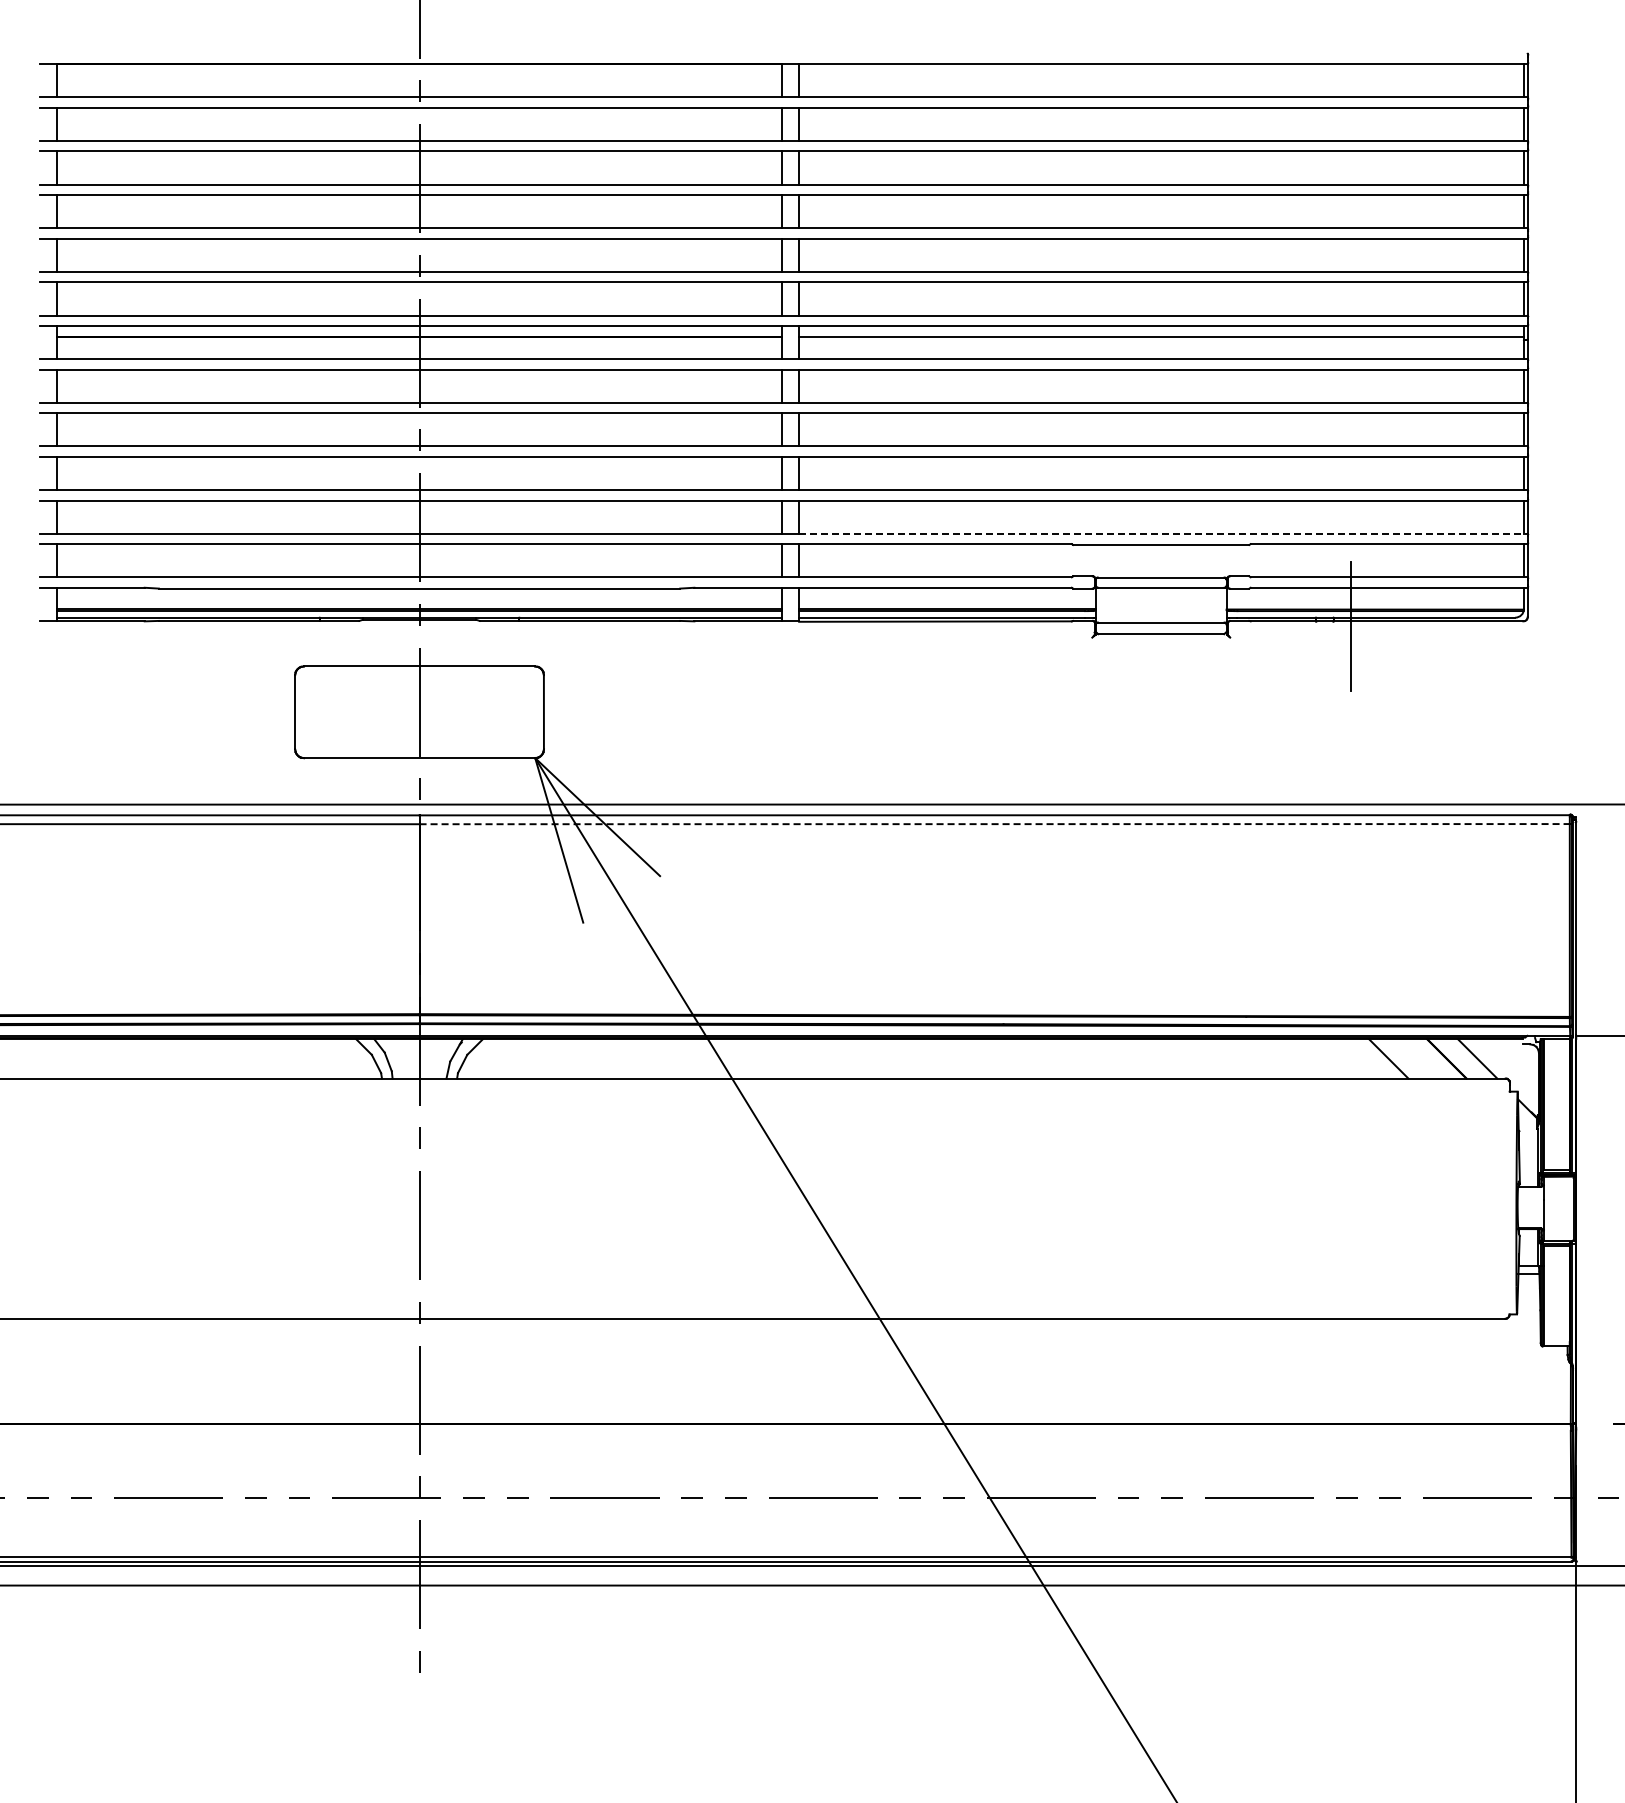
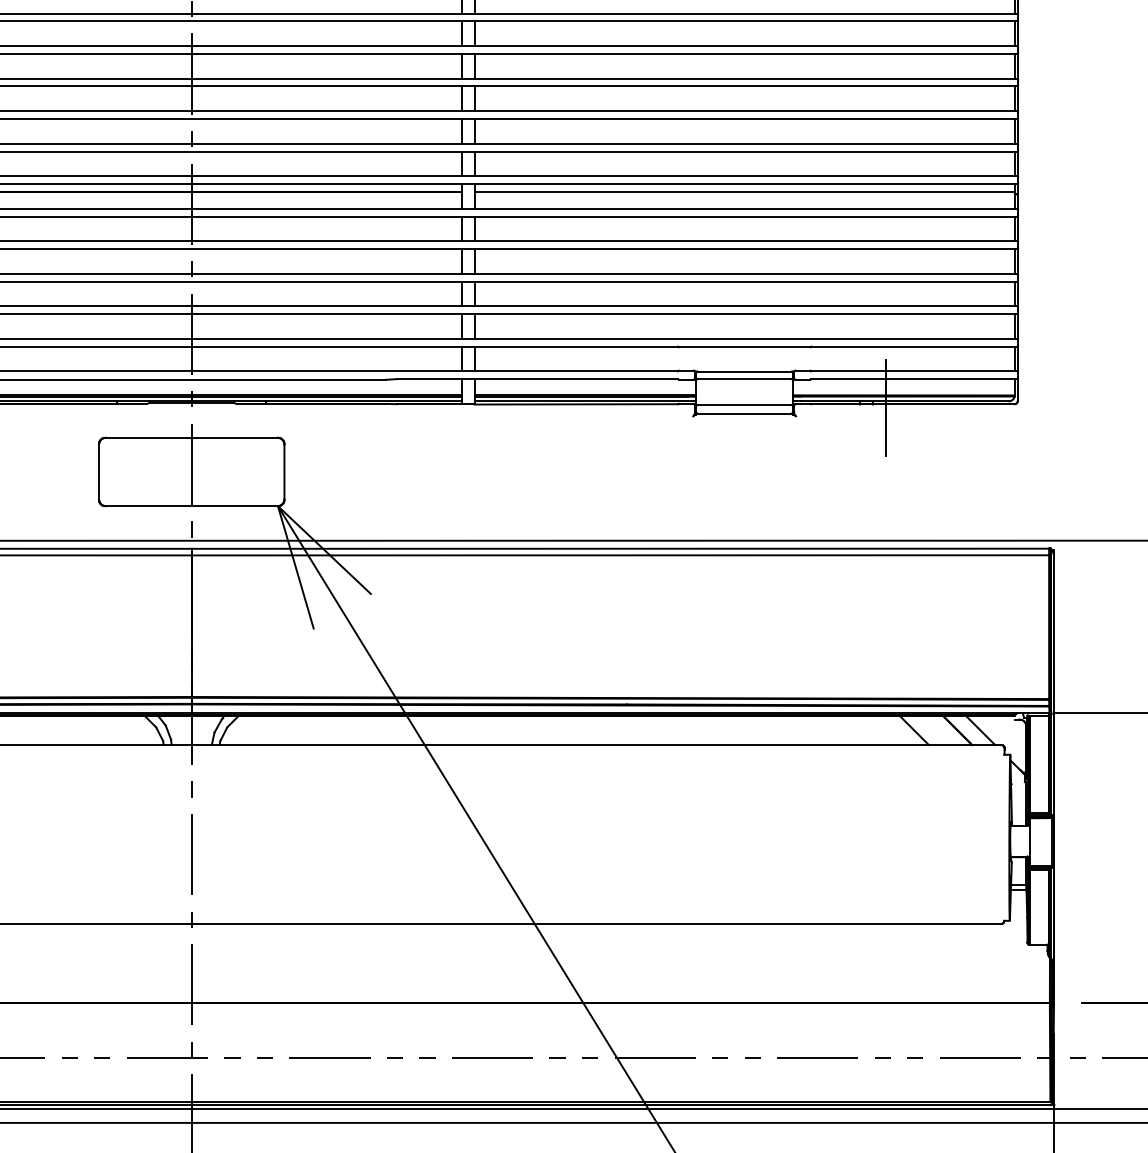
line: (1163, 533) -> (746, 338), dashed -> solid
line: (995, 824) -> (621, 555), dashed -> solid

